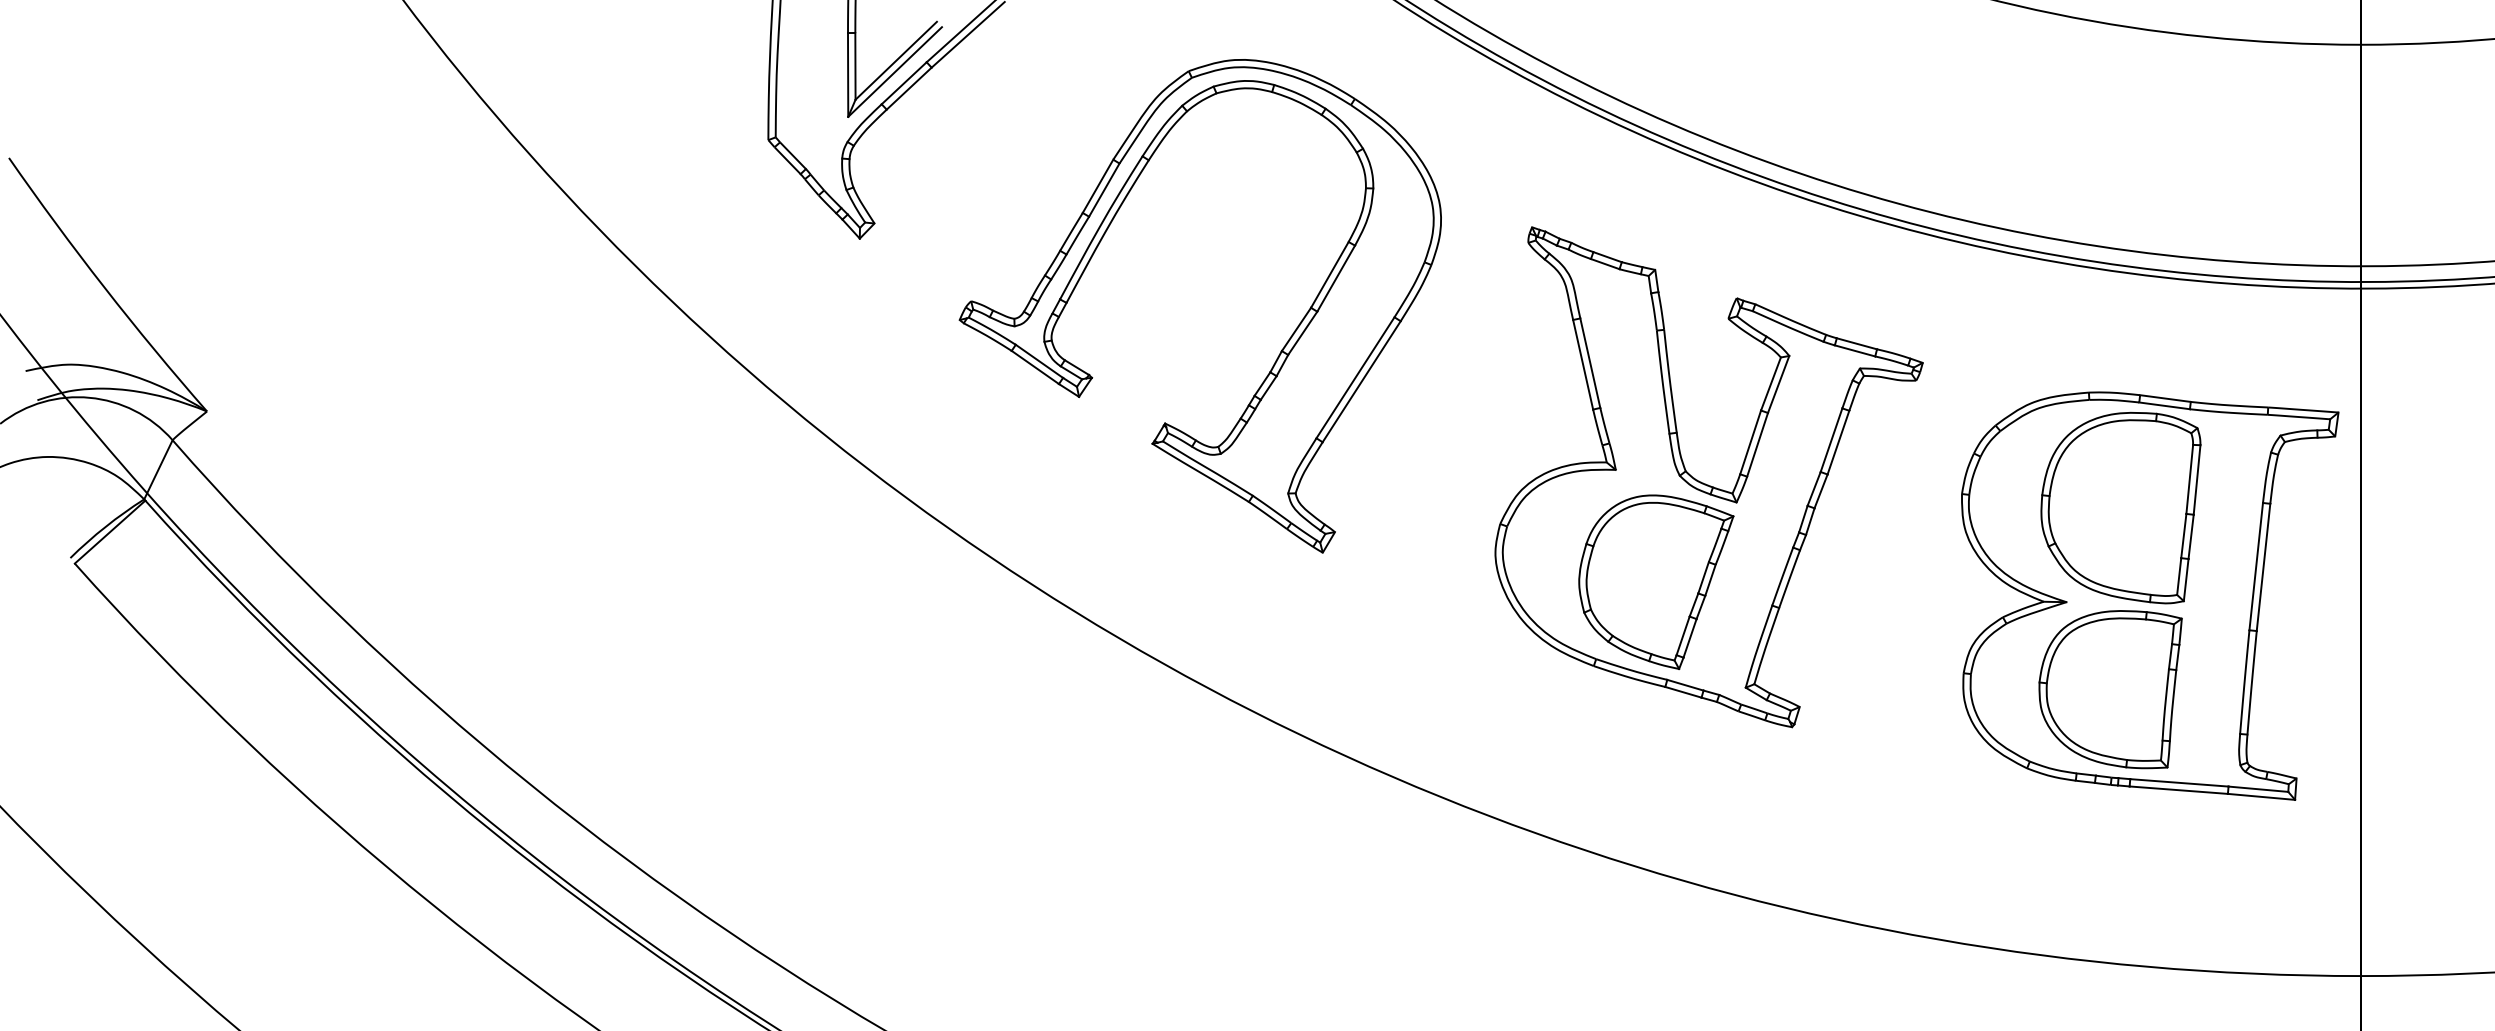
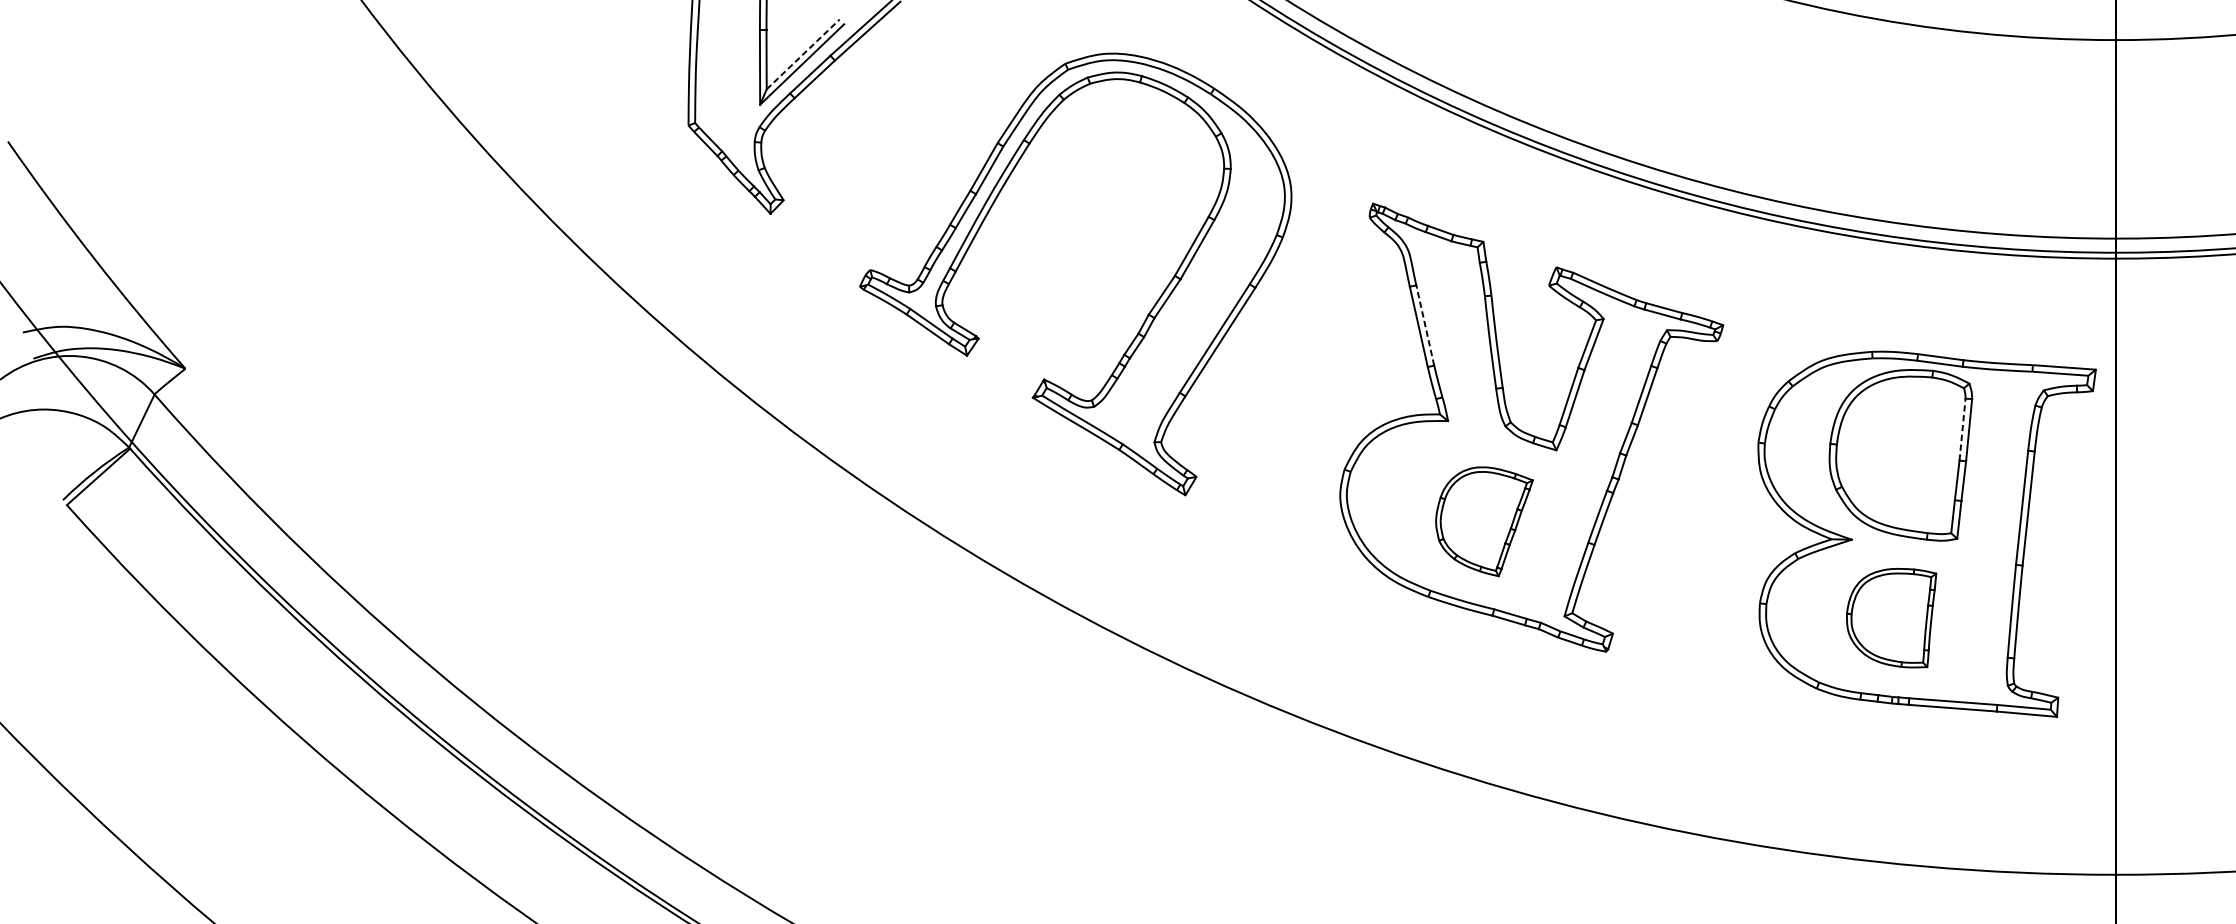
line: (896, 60) -> (803, 54), solid -> dashed
line: (1590, 363) -> (1425, 325), solid -> dashed
line: (2189, 479) -> (1962, 429), solid -> dashed
part: (1656, 581) -> (1484, 521), size x0.7
part: (2110, 689) -> (1891, 617), size x0.7

